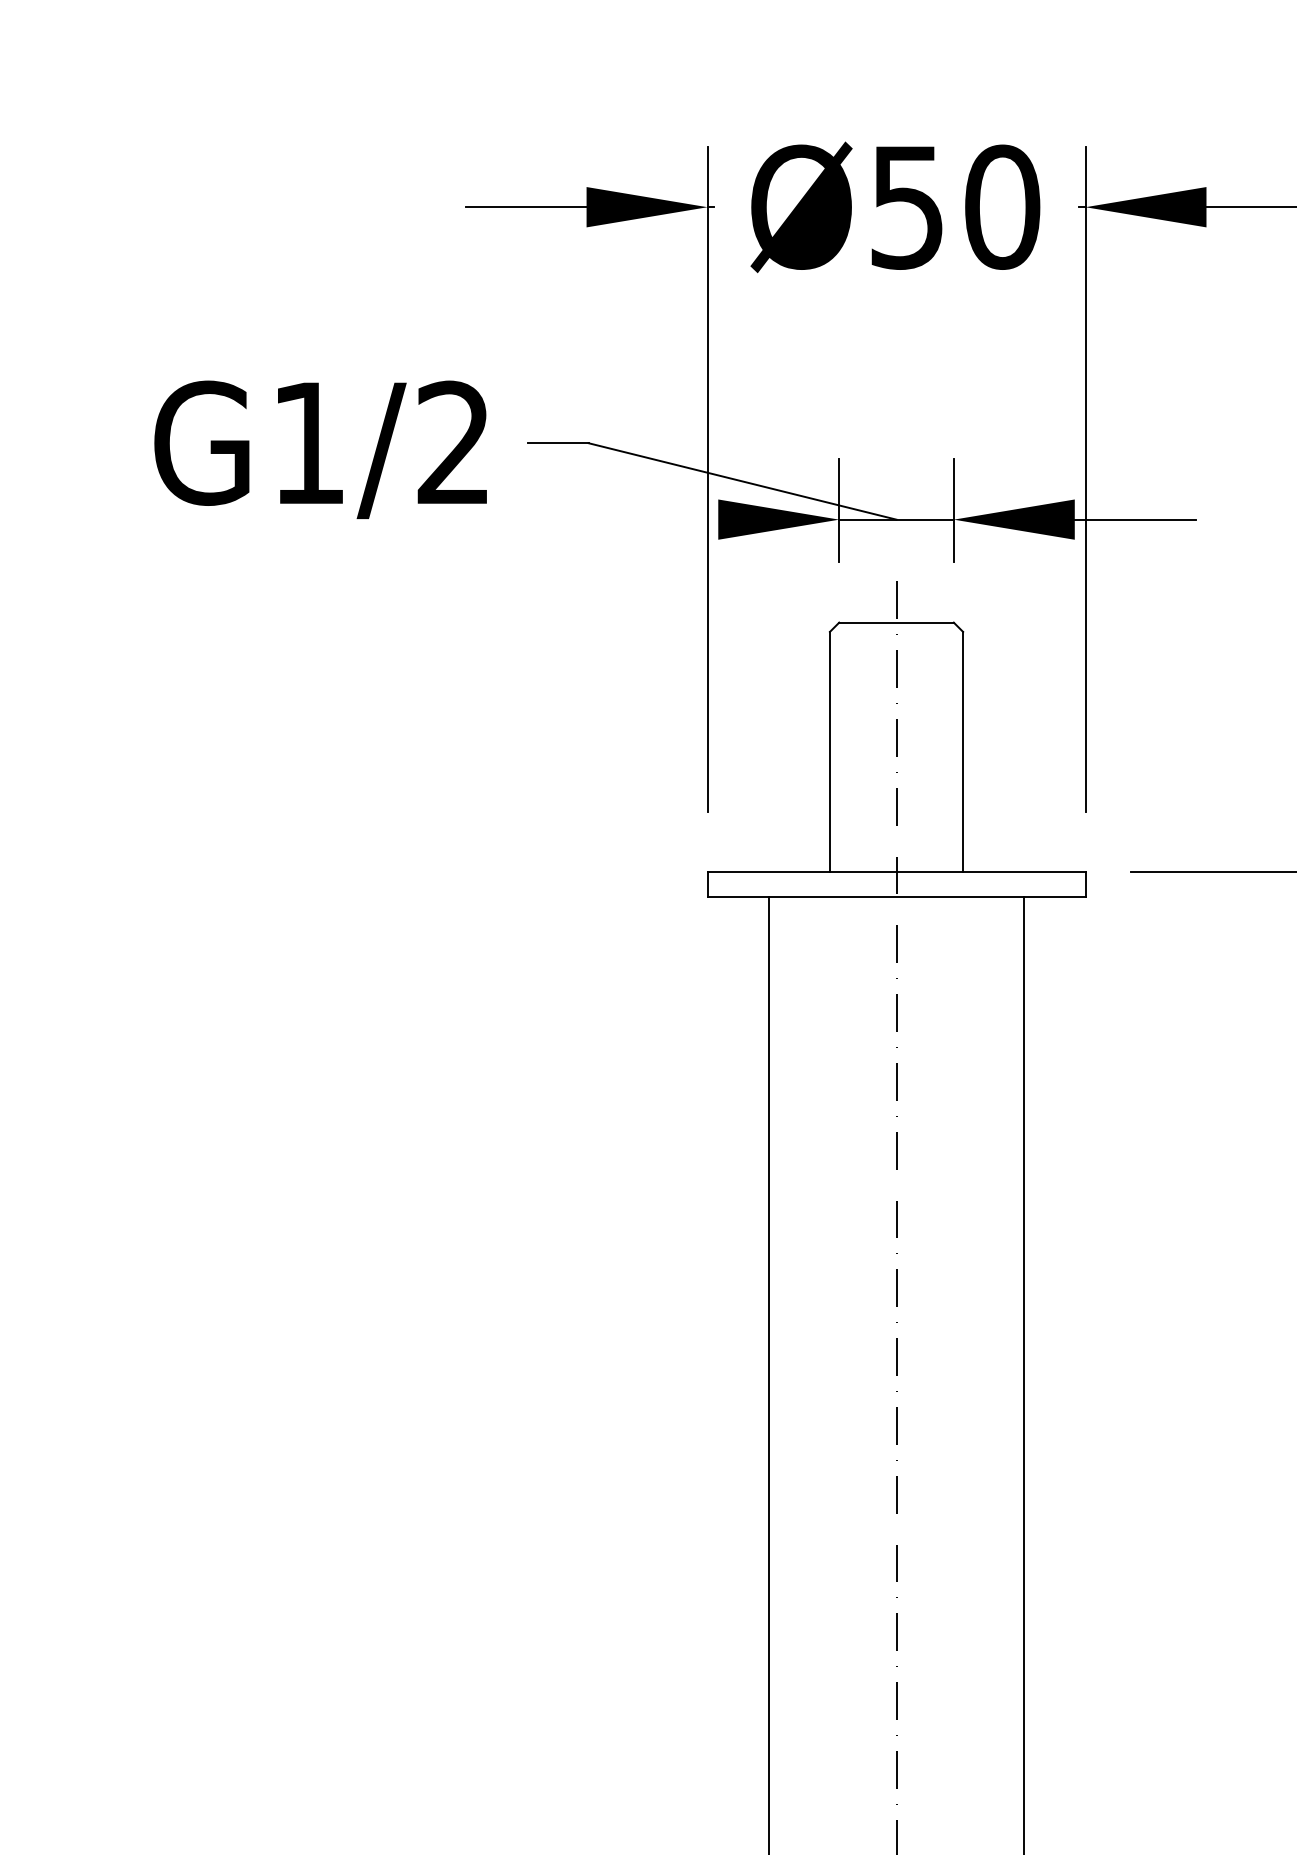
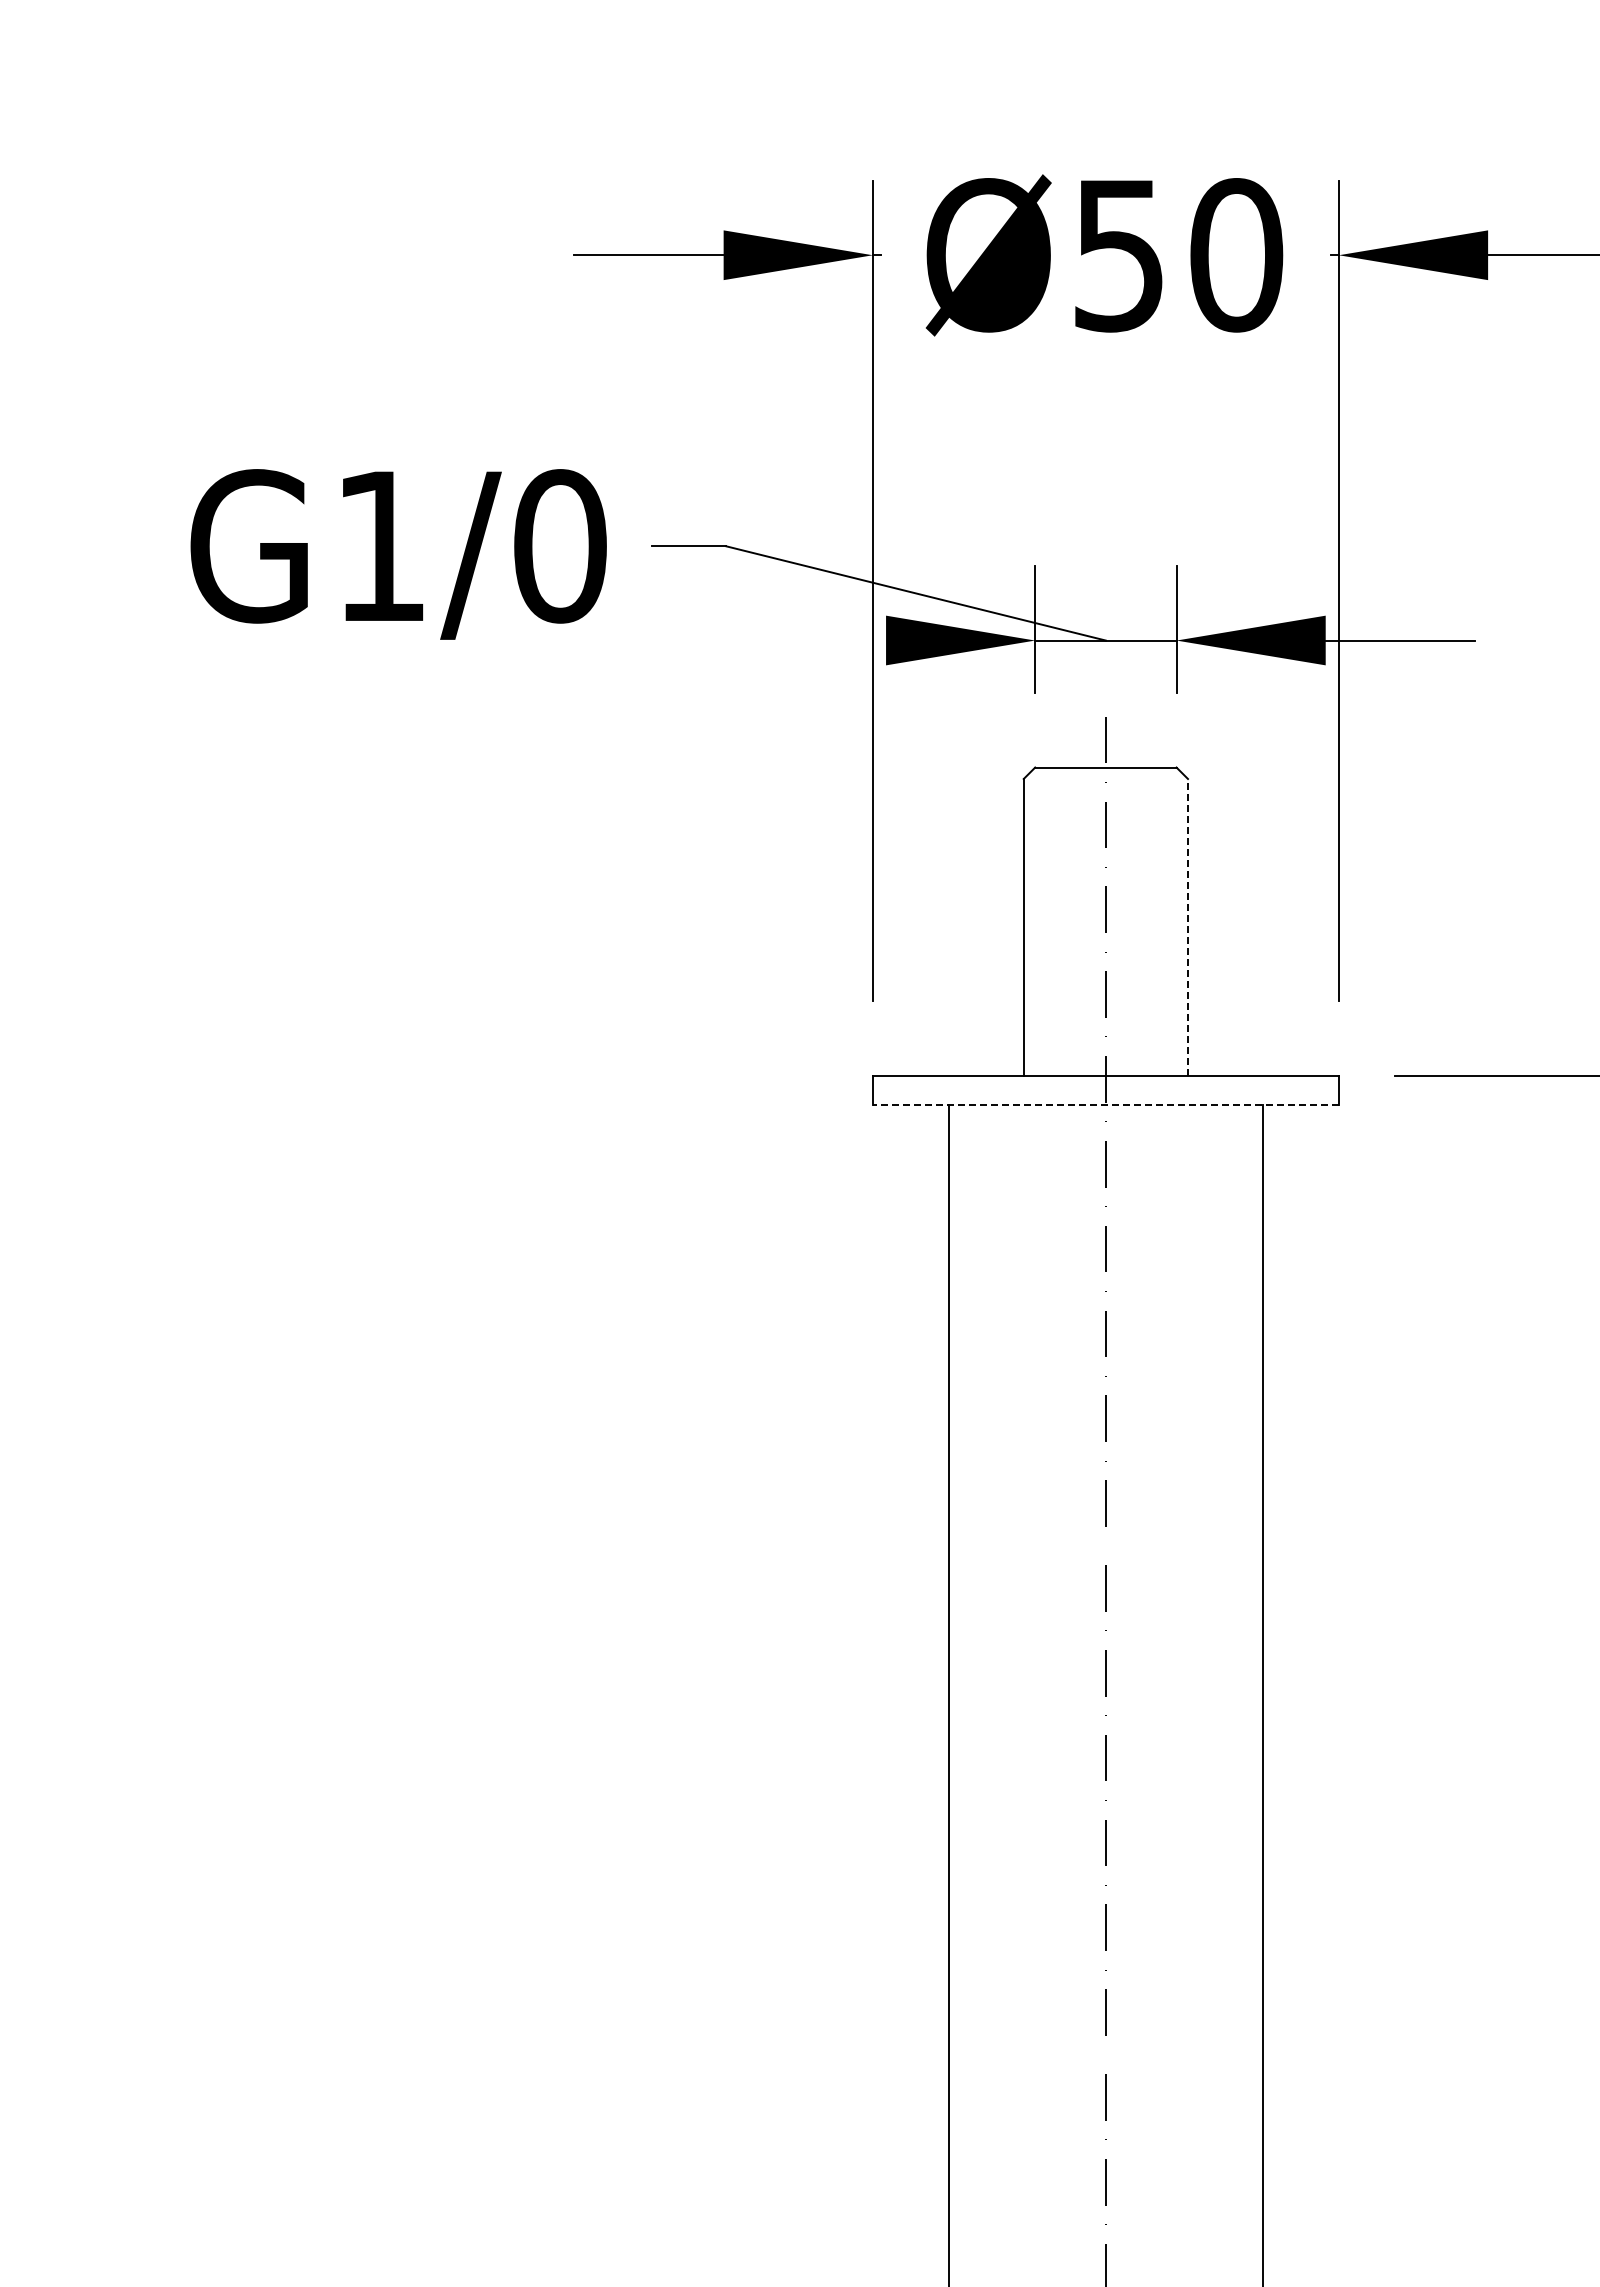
text: (454, 443) -> (560, 546), G1/2 -> G1/0
line: (963, 751) -> (1188, 926), solid -> dashed
line: (896, 896) -> (1105, 1105), solid -> dashed

